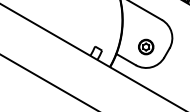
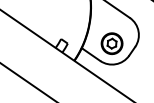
part: (145, 46) -> (111, 43), size x1.43

